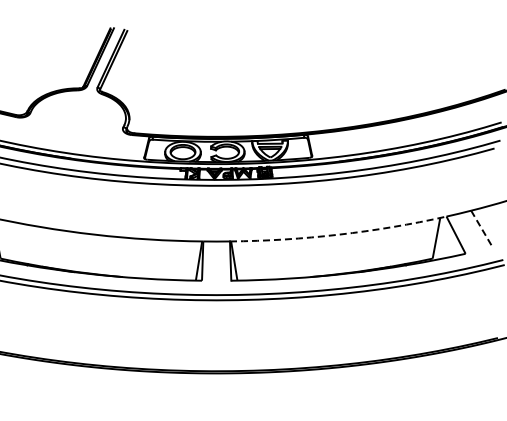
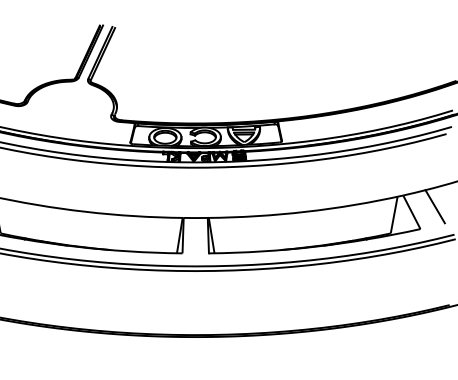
line: (482, 229) -> (435, 207), dashed -> solid
arc: (338, 234) -> (305, 211), dashed -> solid

